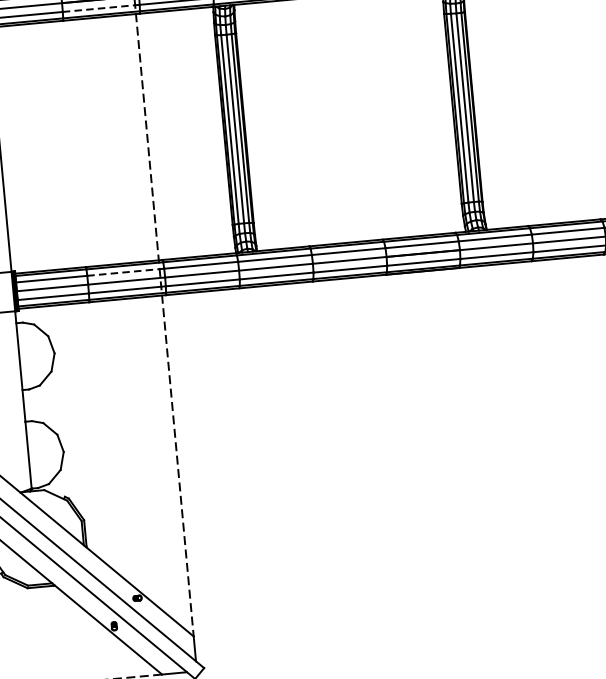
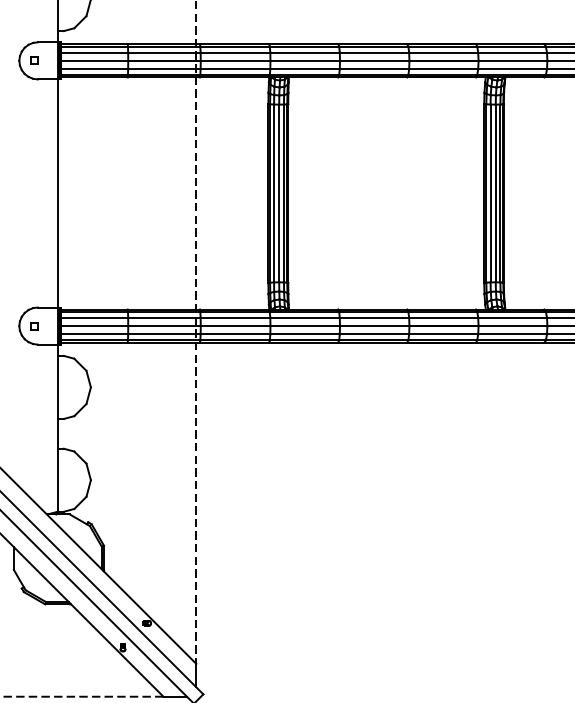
line: (101, 8) -> (164, 69), dashed -> solid
line: (125, 271) -> (164, 317), dashed -> solid

